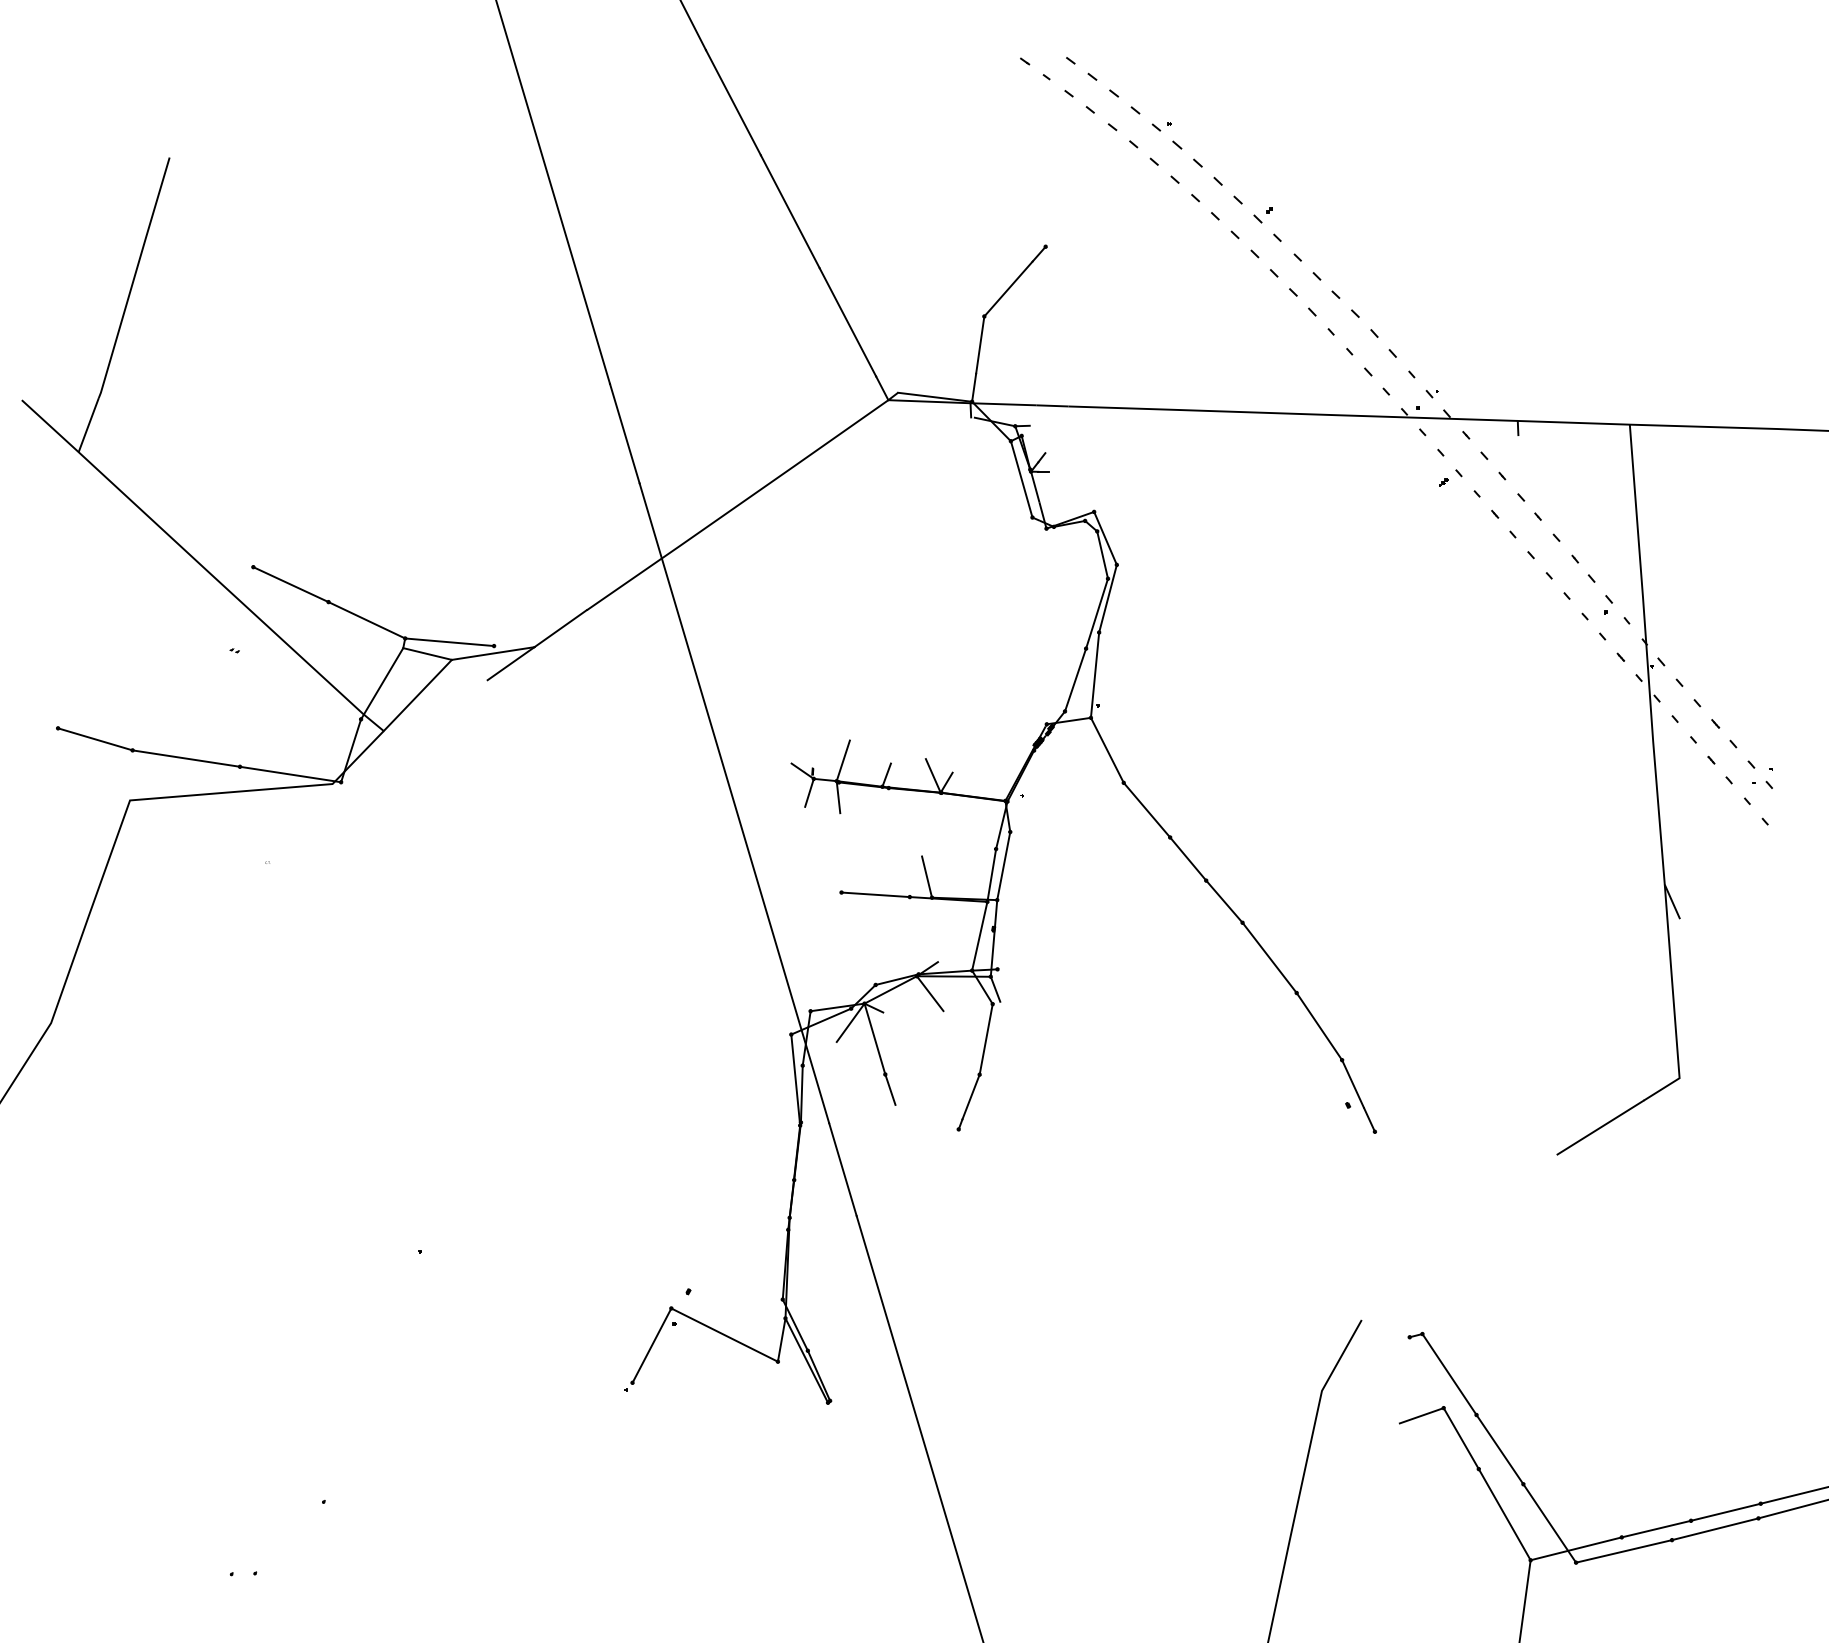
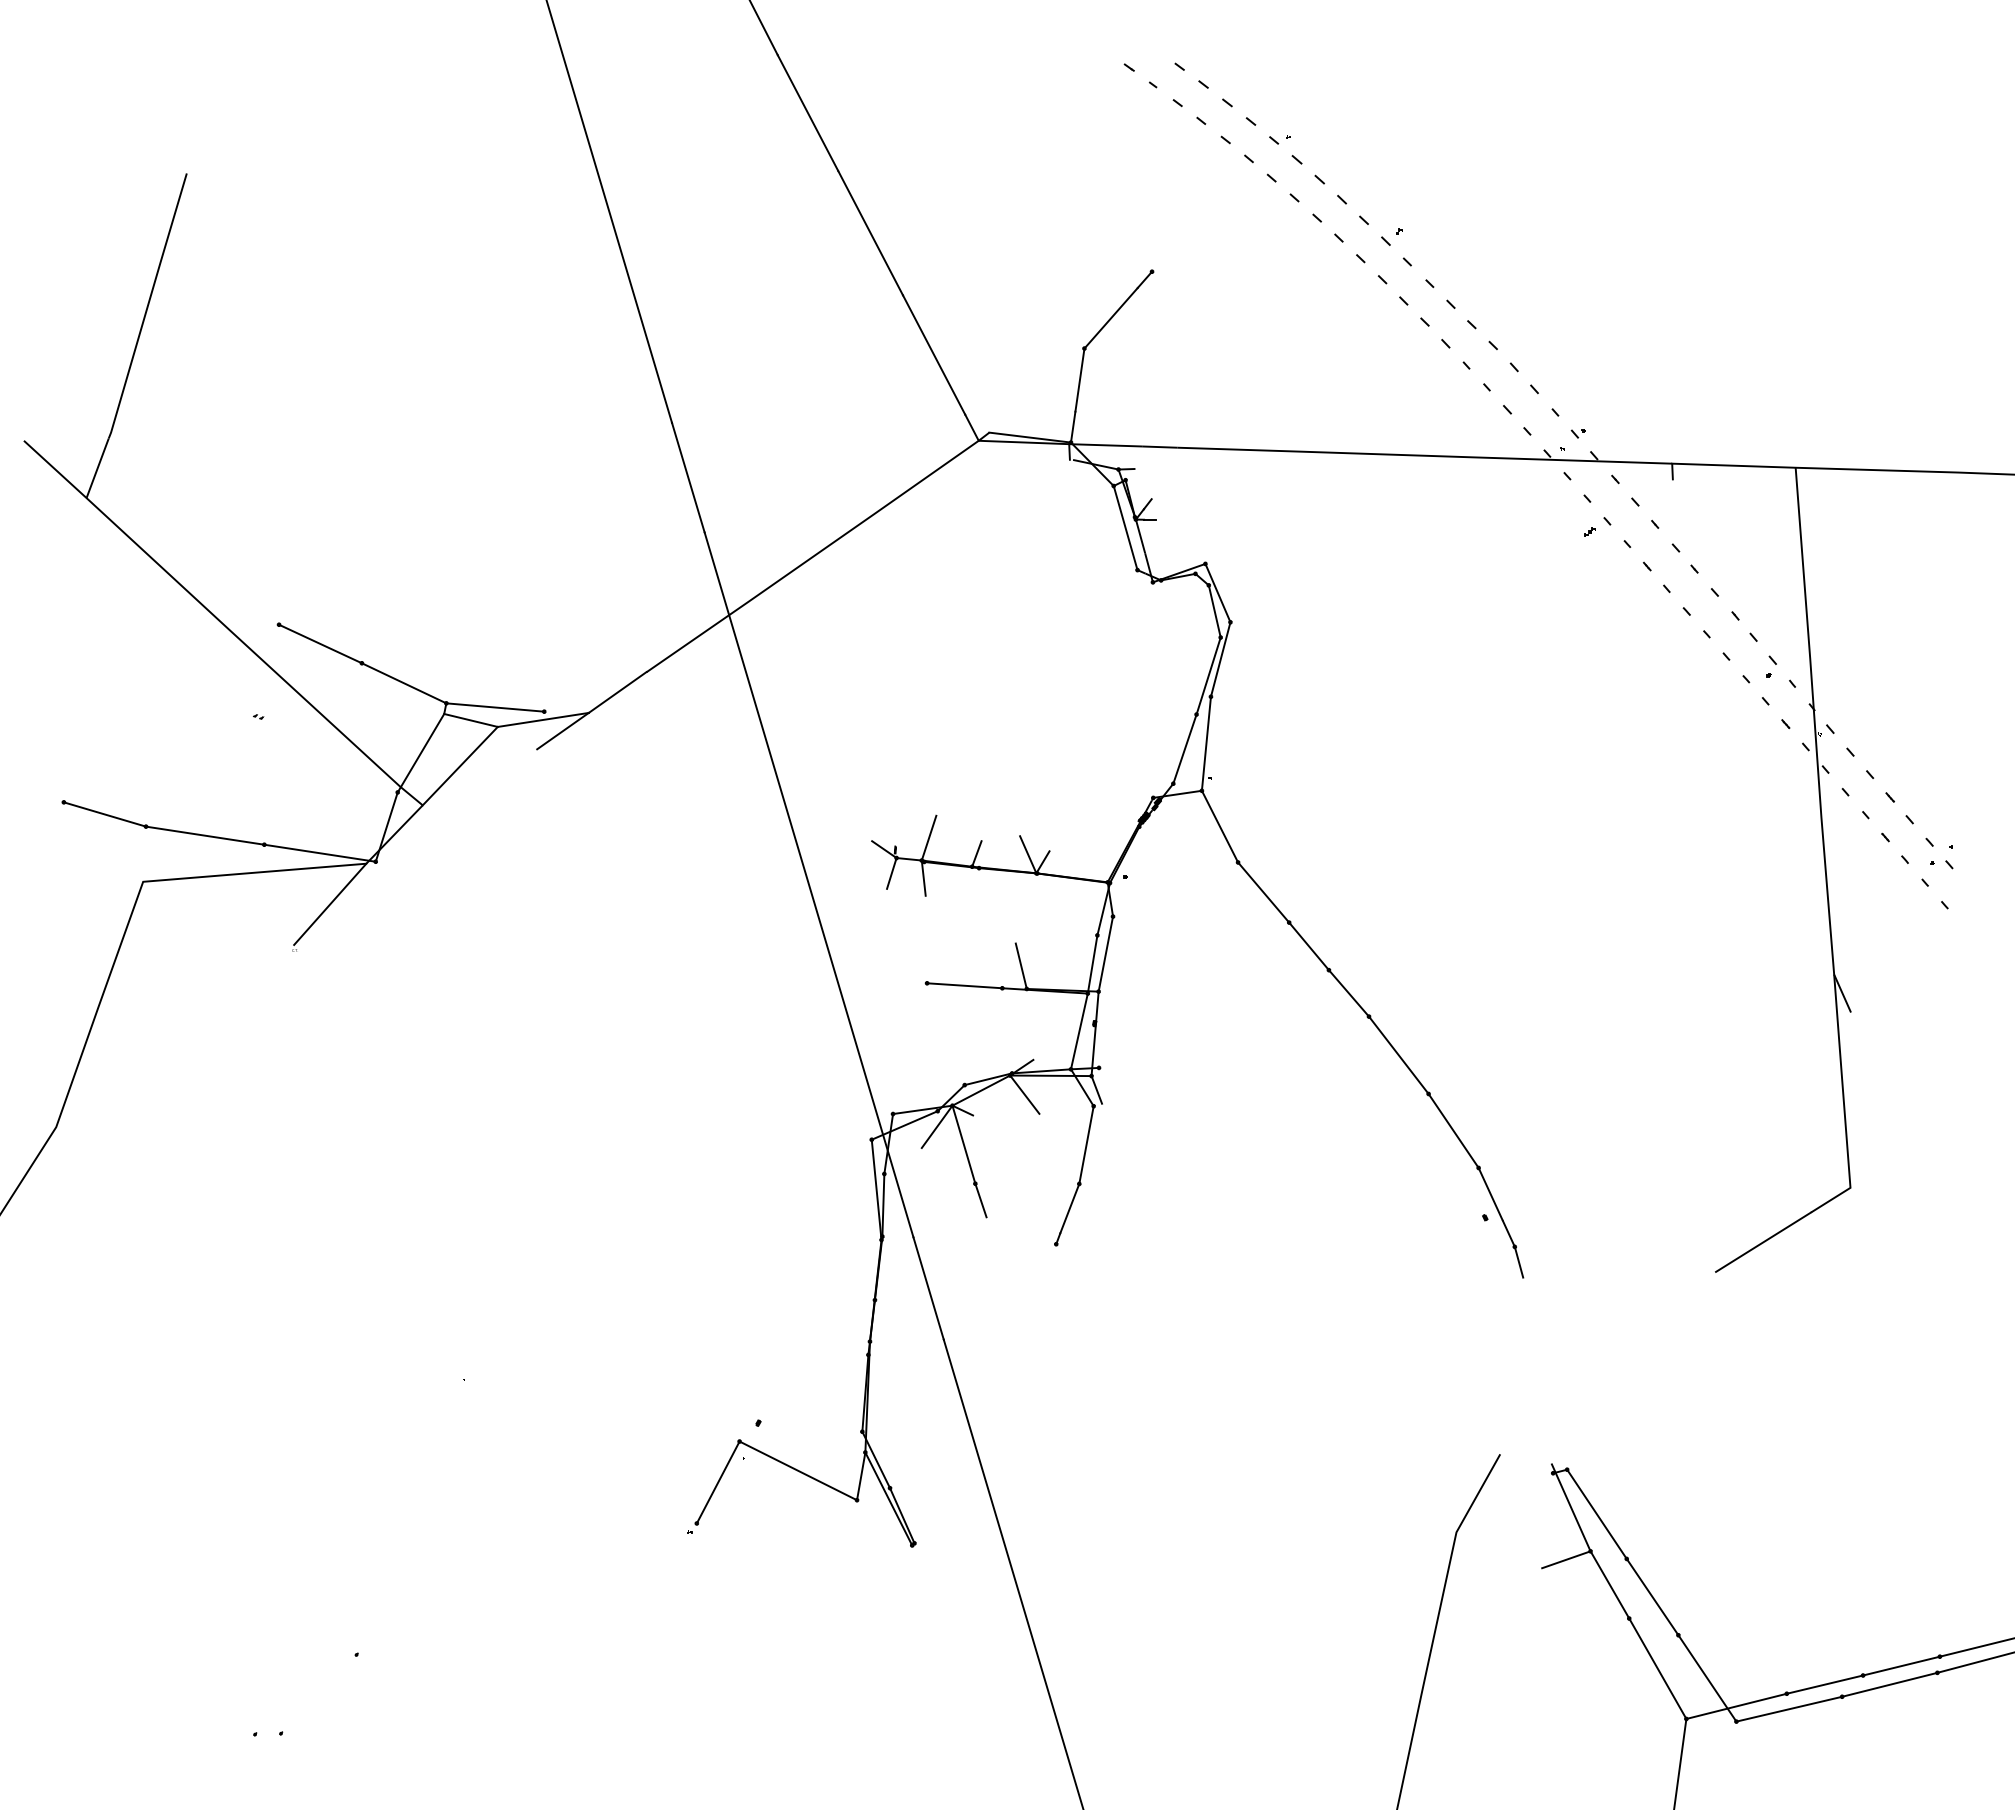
line: (300, 820) -> (330, 903), added
line: (1378, 1145) -> (1518, 1261), added
line: (1425, 1368) -> (1570, 1507), added

